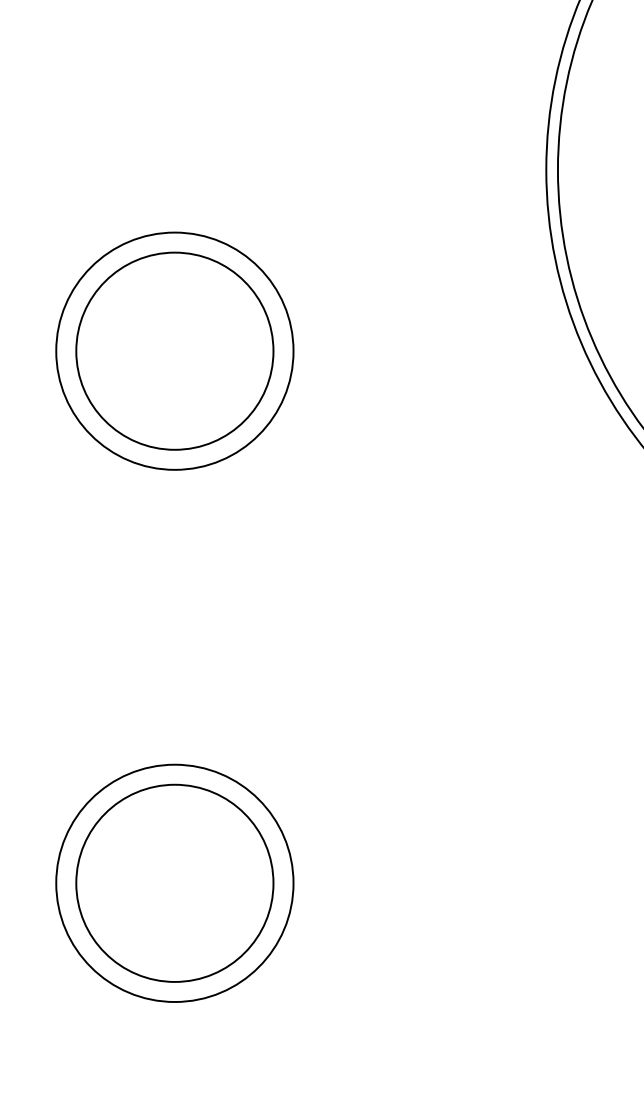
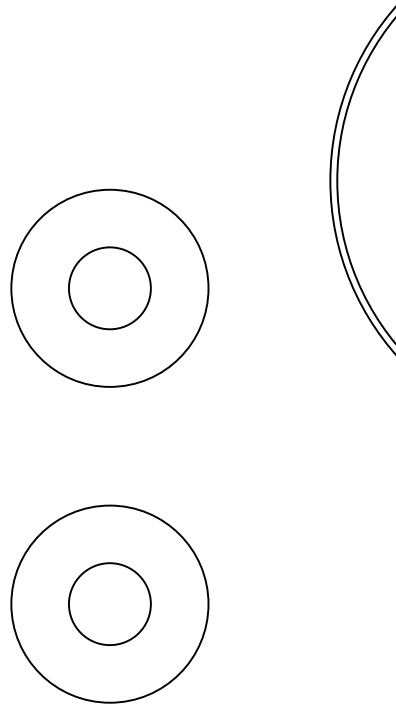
circle: (174, 349) -> (109, 287), size x0.7
circle: (174, 349) -> (109, 287), size x1.4
circle: (174, 882) -> (109, 603), size x0.7
circle: (174, 882) -> (109, 603), size x1.4

